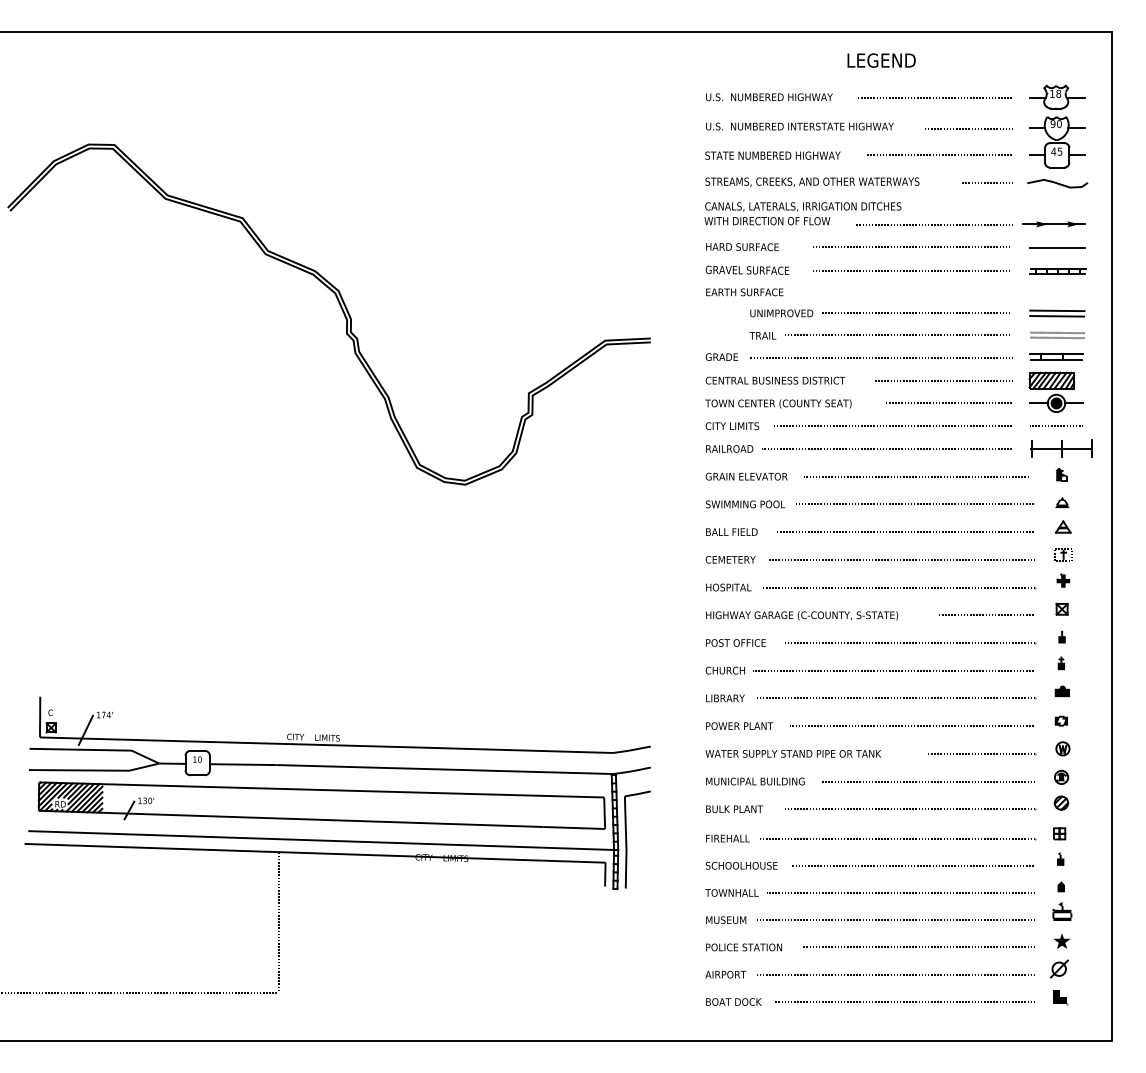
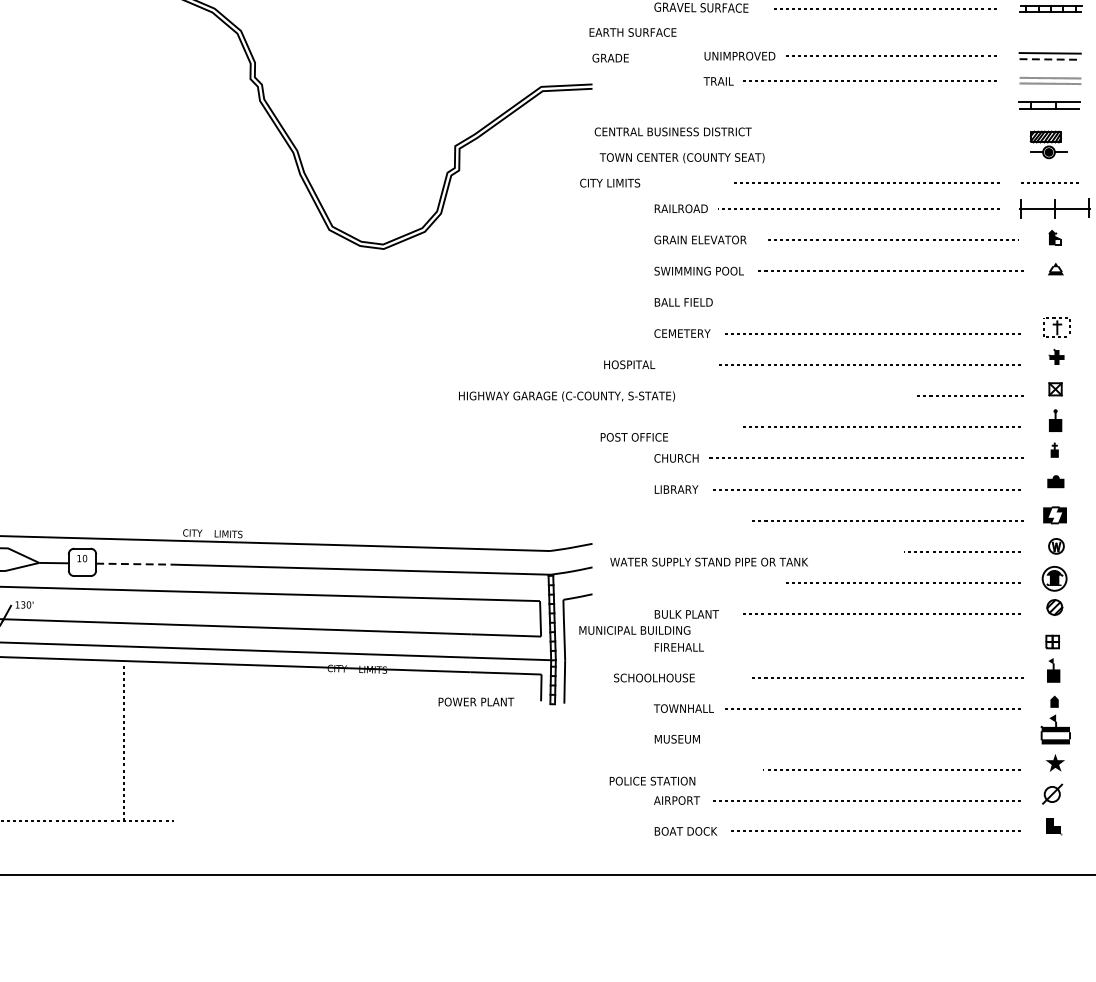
text: (744, 292) -> (632, 32), moved
line: (1057, 316) -> (1050, 59), solid -> dashed
text: (721, 356) -> (610, 57), moved
line: (880, 357) -> (851, 105), removed
text: (775, 380) -> (673, 131), moved
line: (943, 380) -> (922, 131), removed
part: (1055, 391) -> (1048, 144), size x0.6
text: (778, 403) -> (682, 157), moved
line: (948, 403) -> (927, 157), removed
text: (732, 426) -> (610, 183), moved
part: (1063, 526) -> (1057, 296), removed
line: (905, 532) -> (879, 302), removed
part: (1063, 554) -> (1057, 327), size x1.4
text: (728, 587) -> (629, 364), moved
text: (802, 615) -> (567, 396), moved
part: (1061, 636) -> (1054, 419), size x1.6
text: (735, 642) -> (633, 436), moved
part: (1060, 720) -> (1053, 514), size x1.6
text: (739, 725) -> (476, 701), moved
text: (793, 753) -> (709, 561), moved
line: (243, 764) -> (134, 563), solid -> dashed
part: (1061, 776) -> (1054, 577), size x1.6
text: (755, 781) -> (634, 630), moved
line: (897, 838) -> (870, 647), removed
part: (1060, 858) -> (1053, 669), size x1.6
text: (741, 865) -> (654, 677), moved
part: (1062, 911) -> (1055, 729), size x1.4
line: (894, 920) -> (866, 739), removed
line: (278, 922) -> (123, 741), moved
text: (744, 947) -> (652, 781), moved

